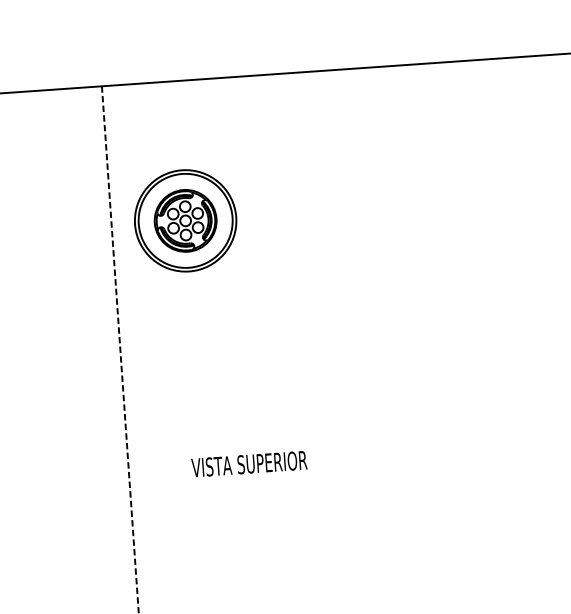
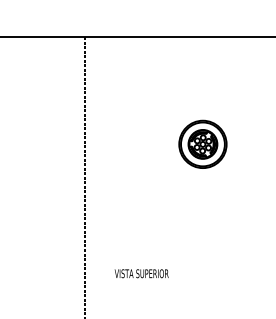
part: (184, 218) -> (202, 143), moved
text: (248, 463) -> (141, 273), moved

